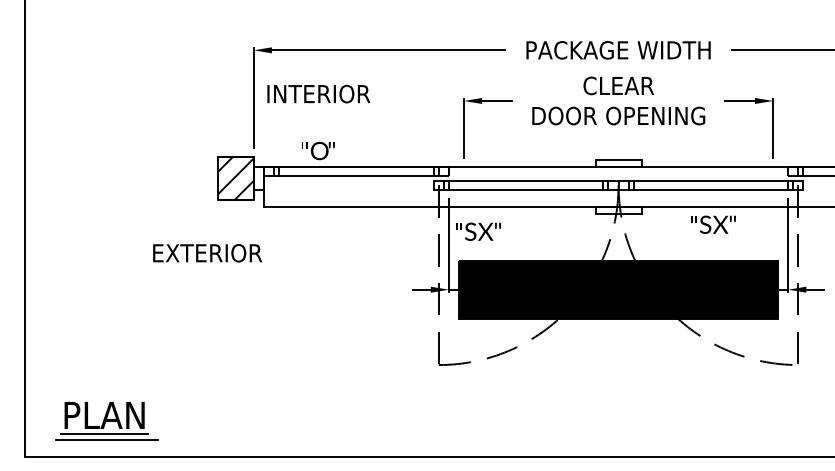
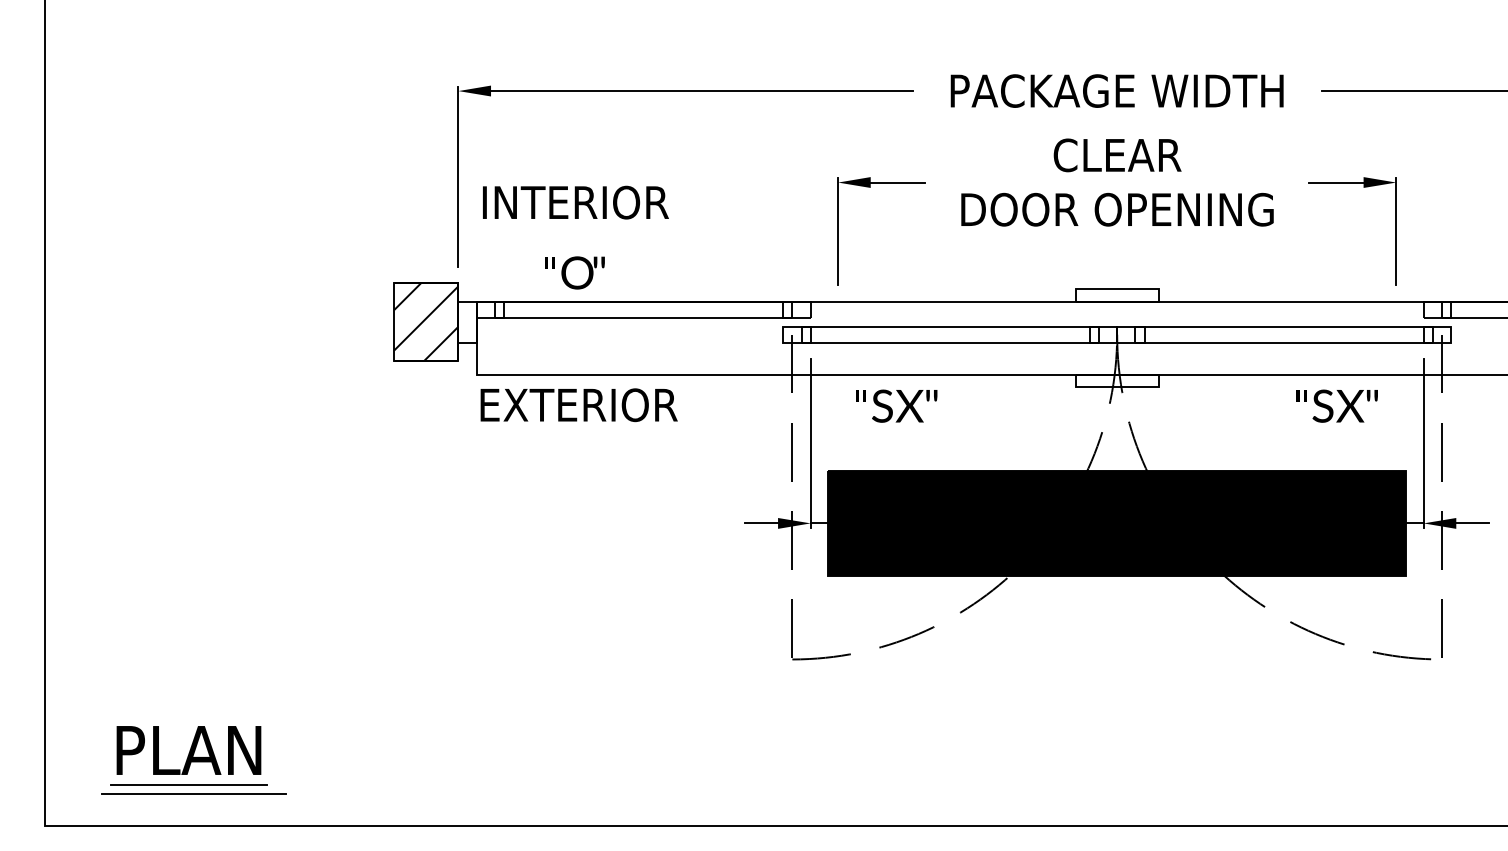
text: (318, 93) -> (575, 201), moved
text: (713, 224) -> (1337, 405), moved
text: (478, 231) -> (896, 405), moved
text: (207, 253) -> (578, 405), moved

